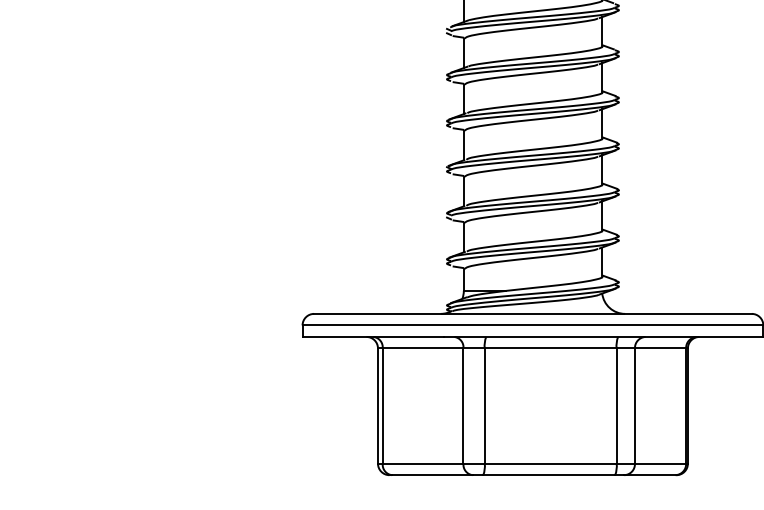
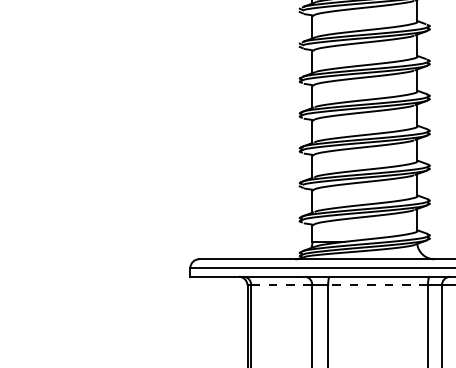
line: (422, 348) -> (281, 285), solid -> dashed
line: (550, 348) -> (378, 285), solid -> dashed

